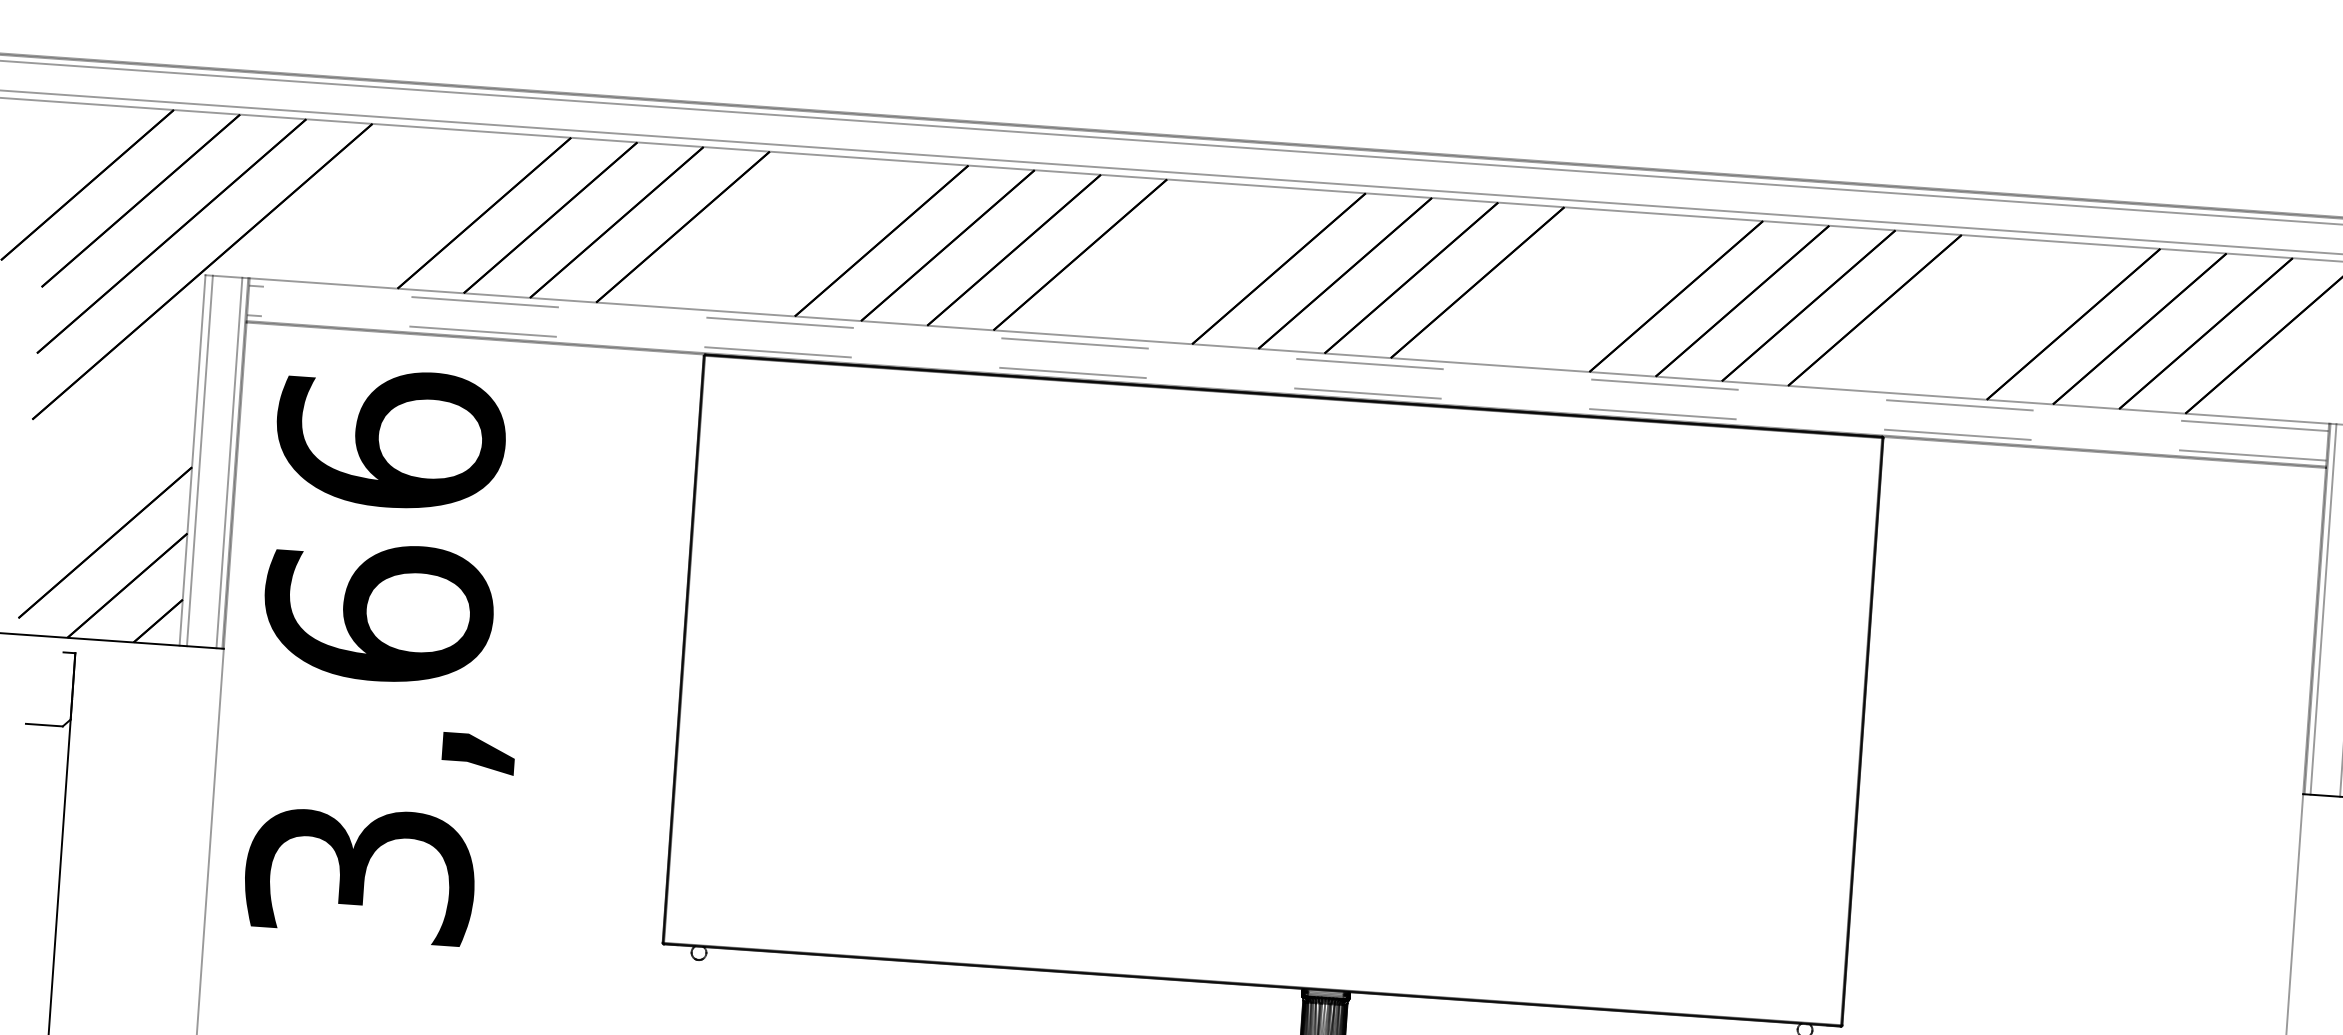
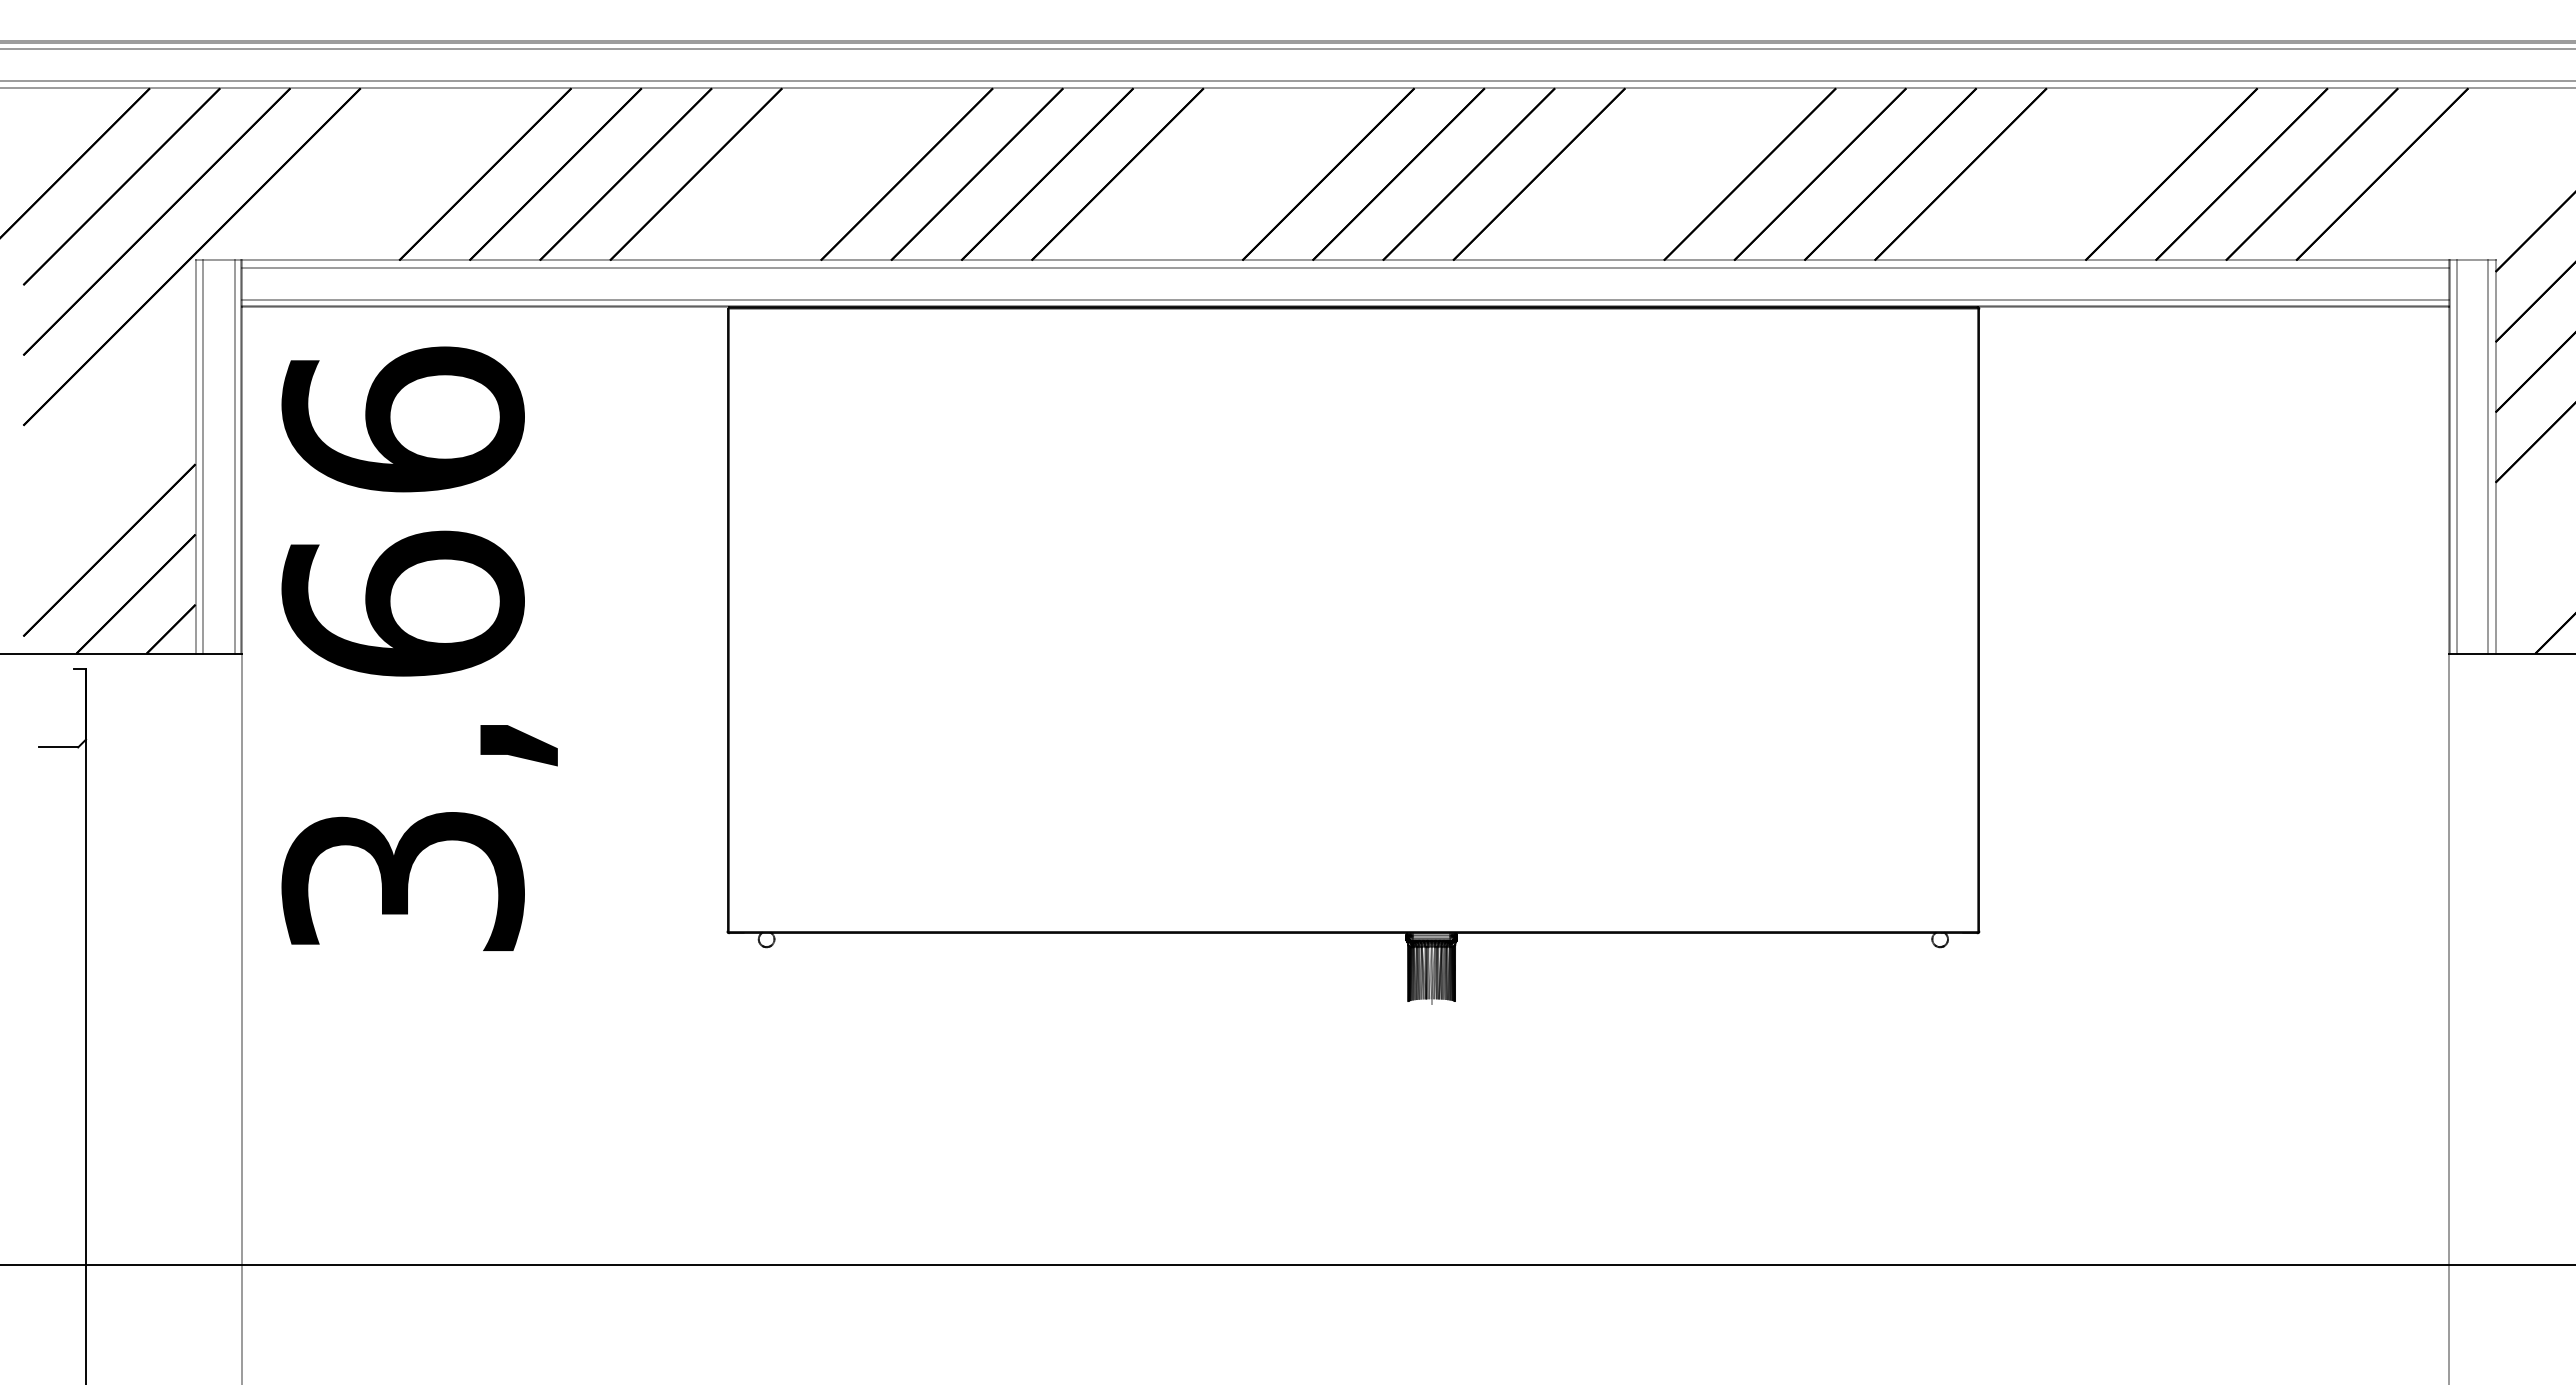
line: (1288, 358) -> (1345, 268), dashed -> solid
line: (1286, 387) -> (1345, 299), dashed -> solid

